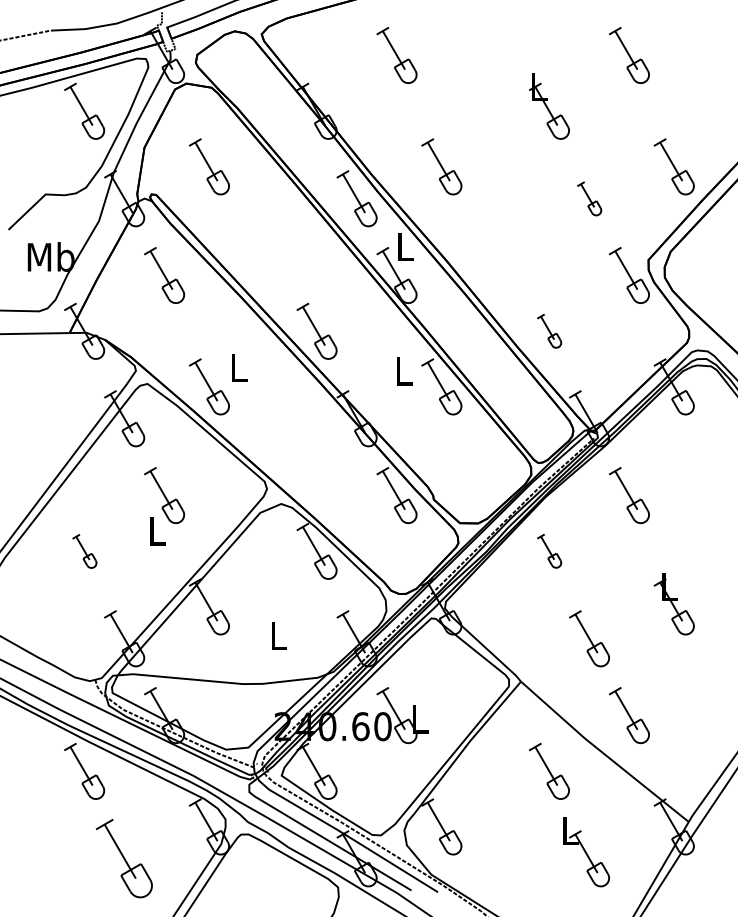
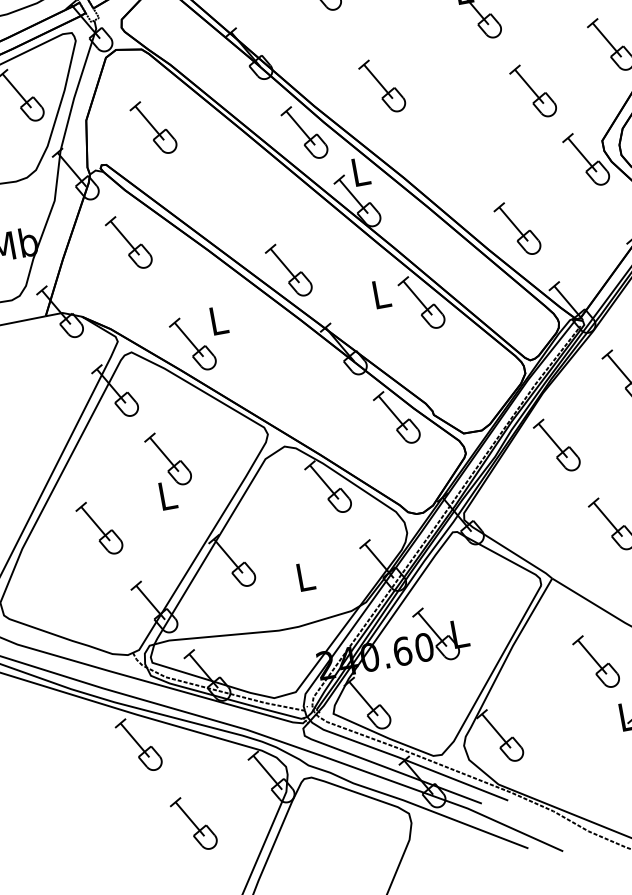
part: (589, 198) -> (533, 90), size x1.67
part: (549, 330) -> (517, 227), size x1.67
part: (549, 550) -> (556, 444), size x1.67
part: (84, 551) -> (99, 528), size x1.67
part: (124, 858) -> (193, 823), size x0.71

